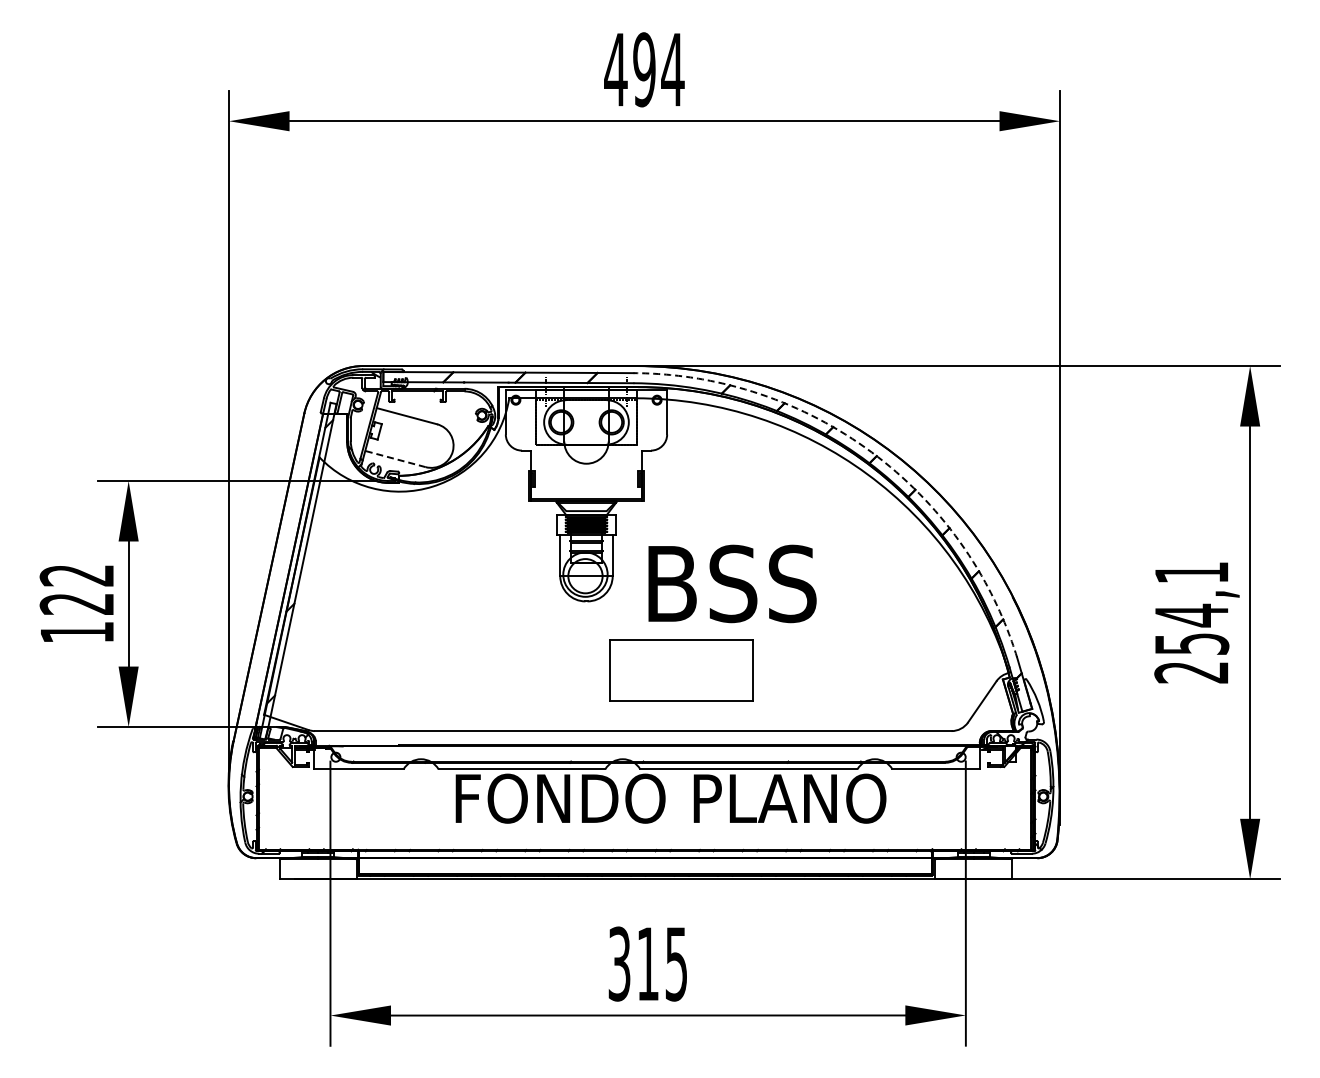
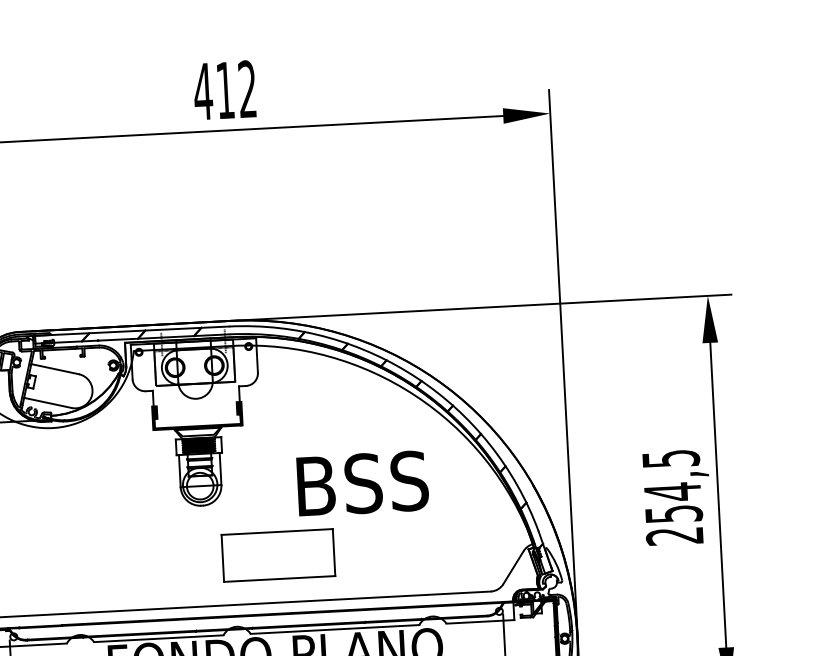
text: (658, 69) -> (236, 89), 494 -> 412
arc: (871, 452) -> (417, 378), dashed -> solid
line: (394, 458) -> (47, 402), dashed -> solid
text: (1192, 572) -> (671, 458), 254,1 -> 254,5
text: (732, 583) -> (362, 483), moved

